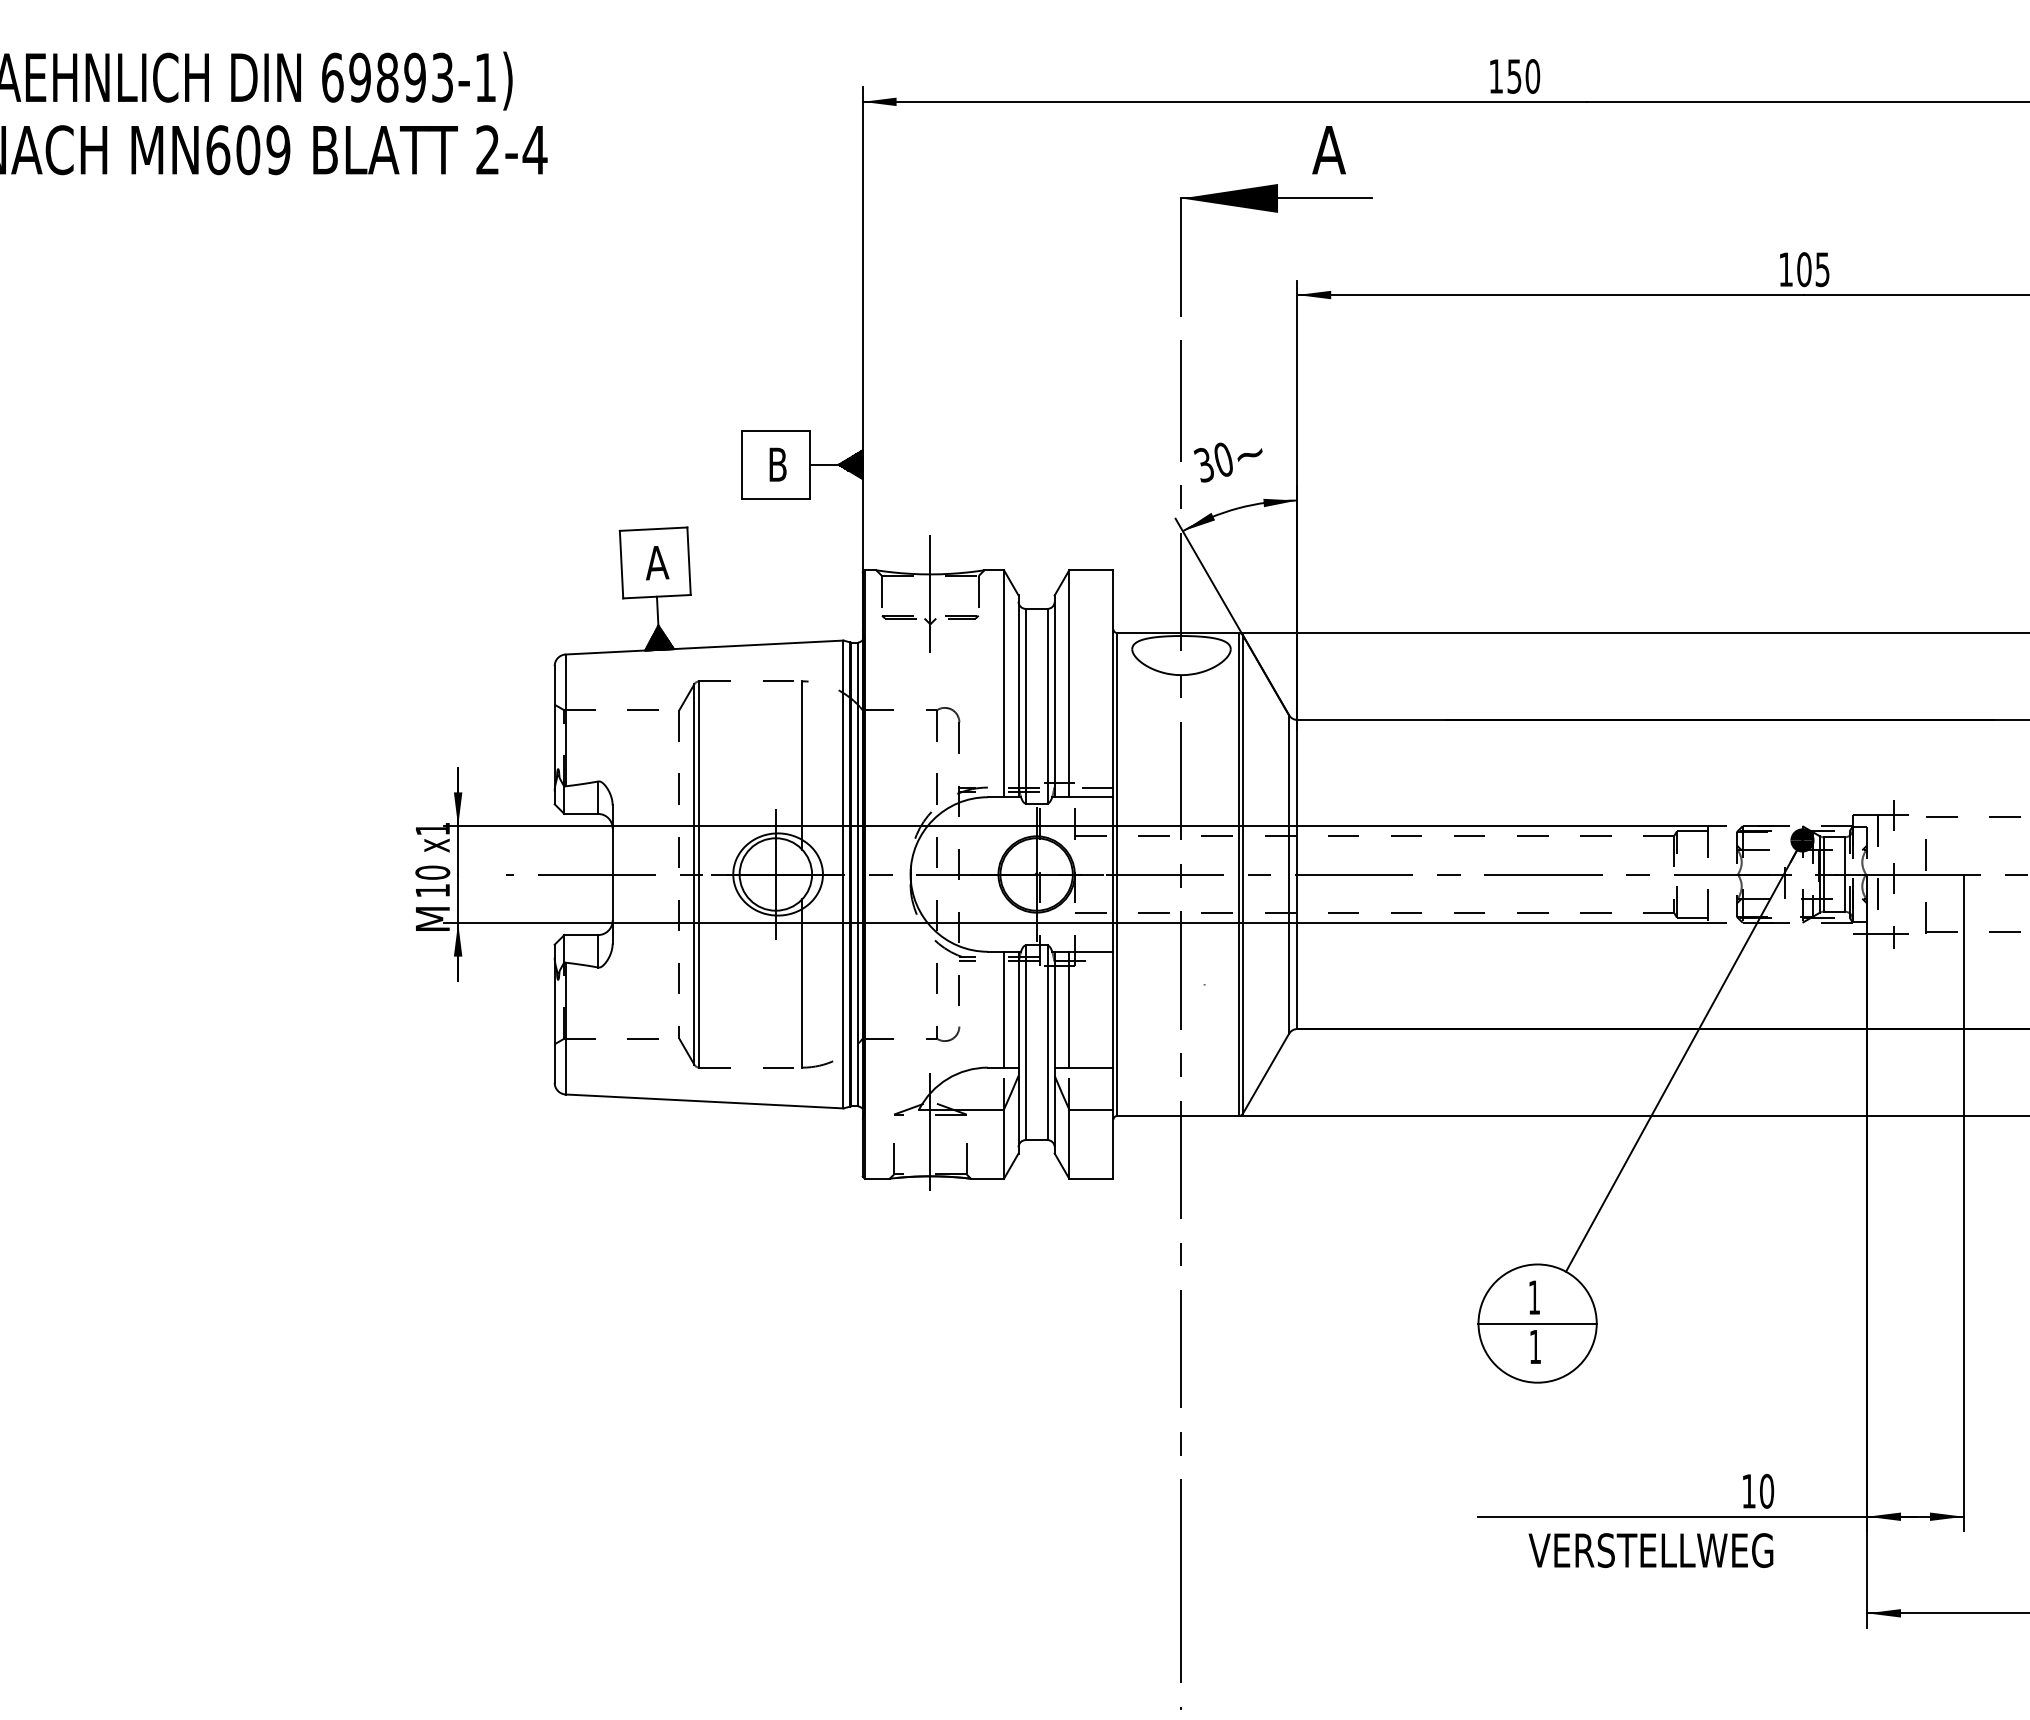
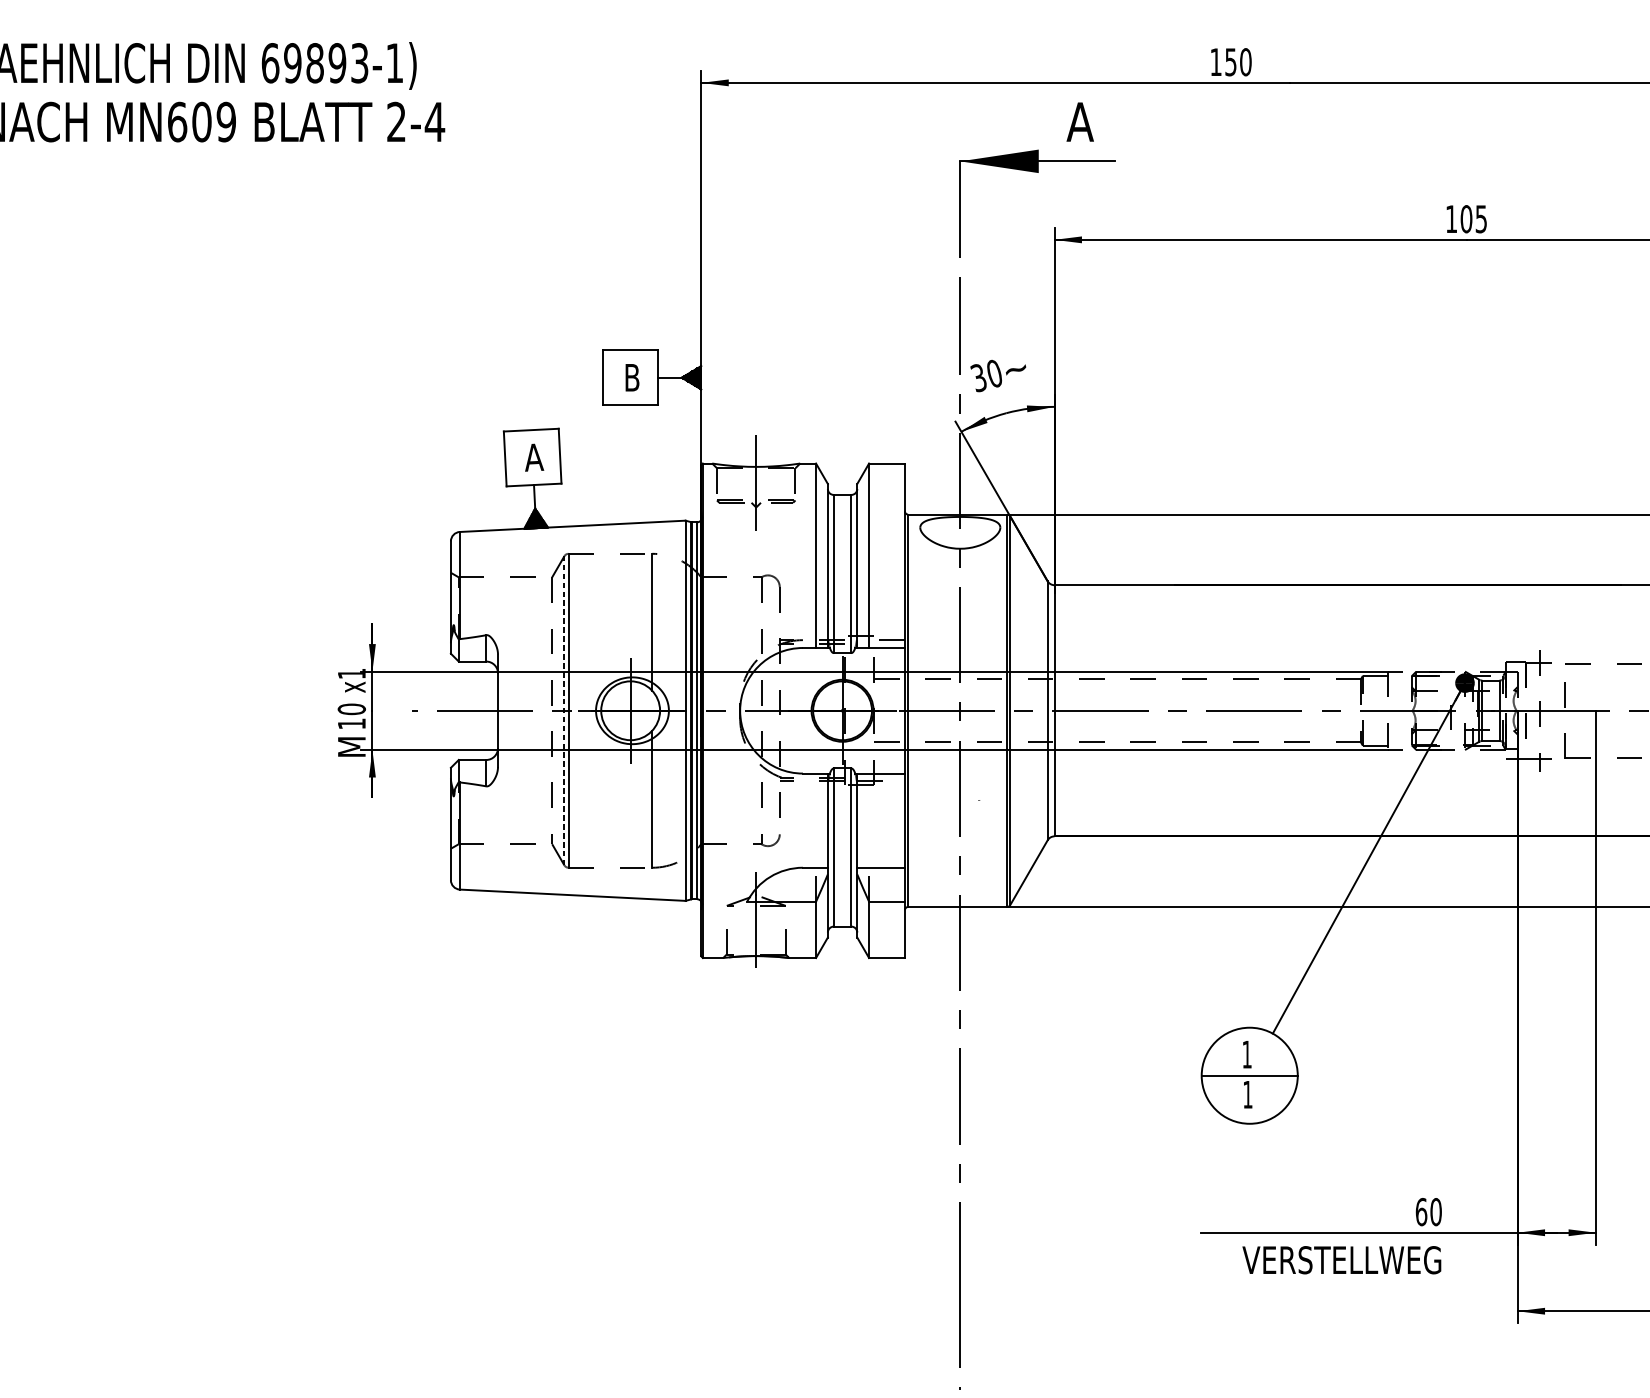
line: (694, 874) -> (564, 710), solid -> dashed
line: (1004, 1009) -> (816, 820), removed
line: (1069, 1009) -> (869, 820), removed
text: (1749, 1490) -> (1421, 1211), 10 -> 60

